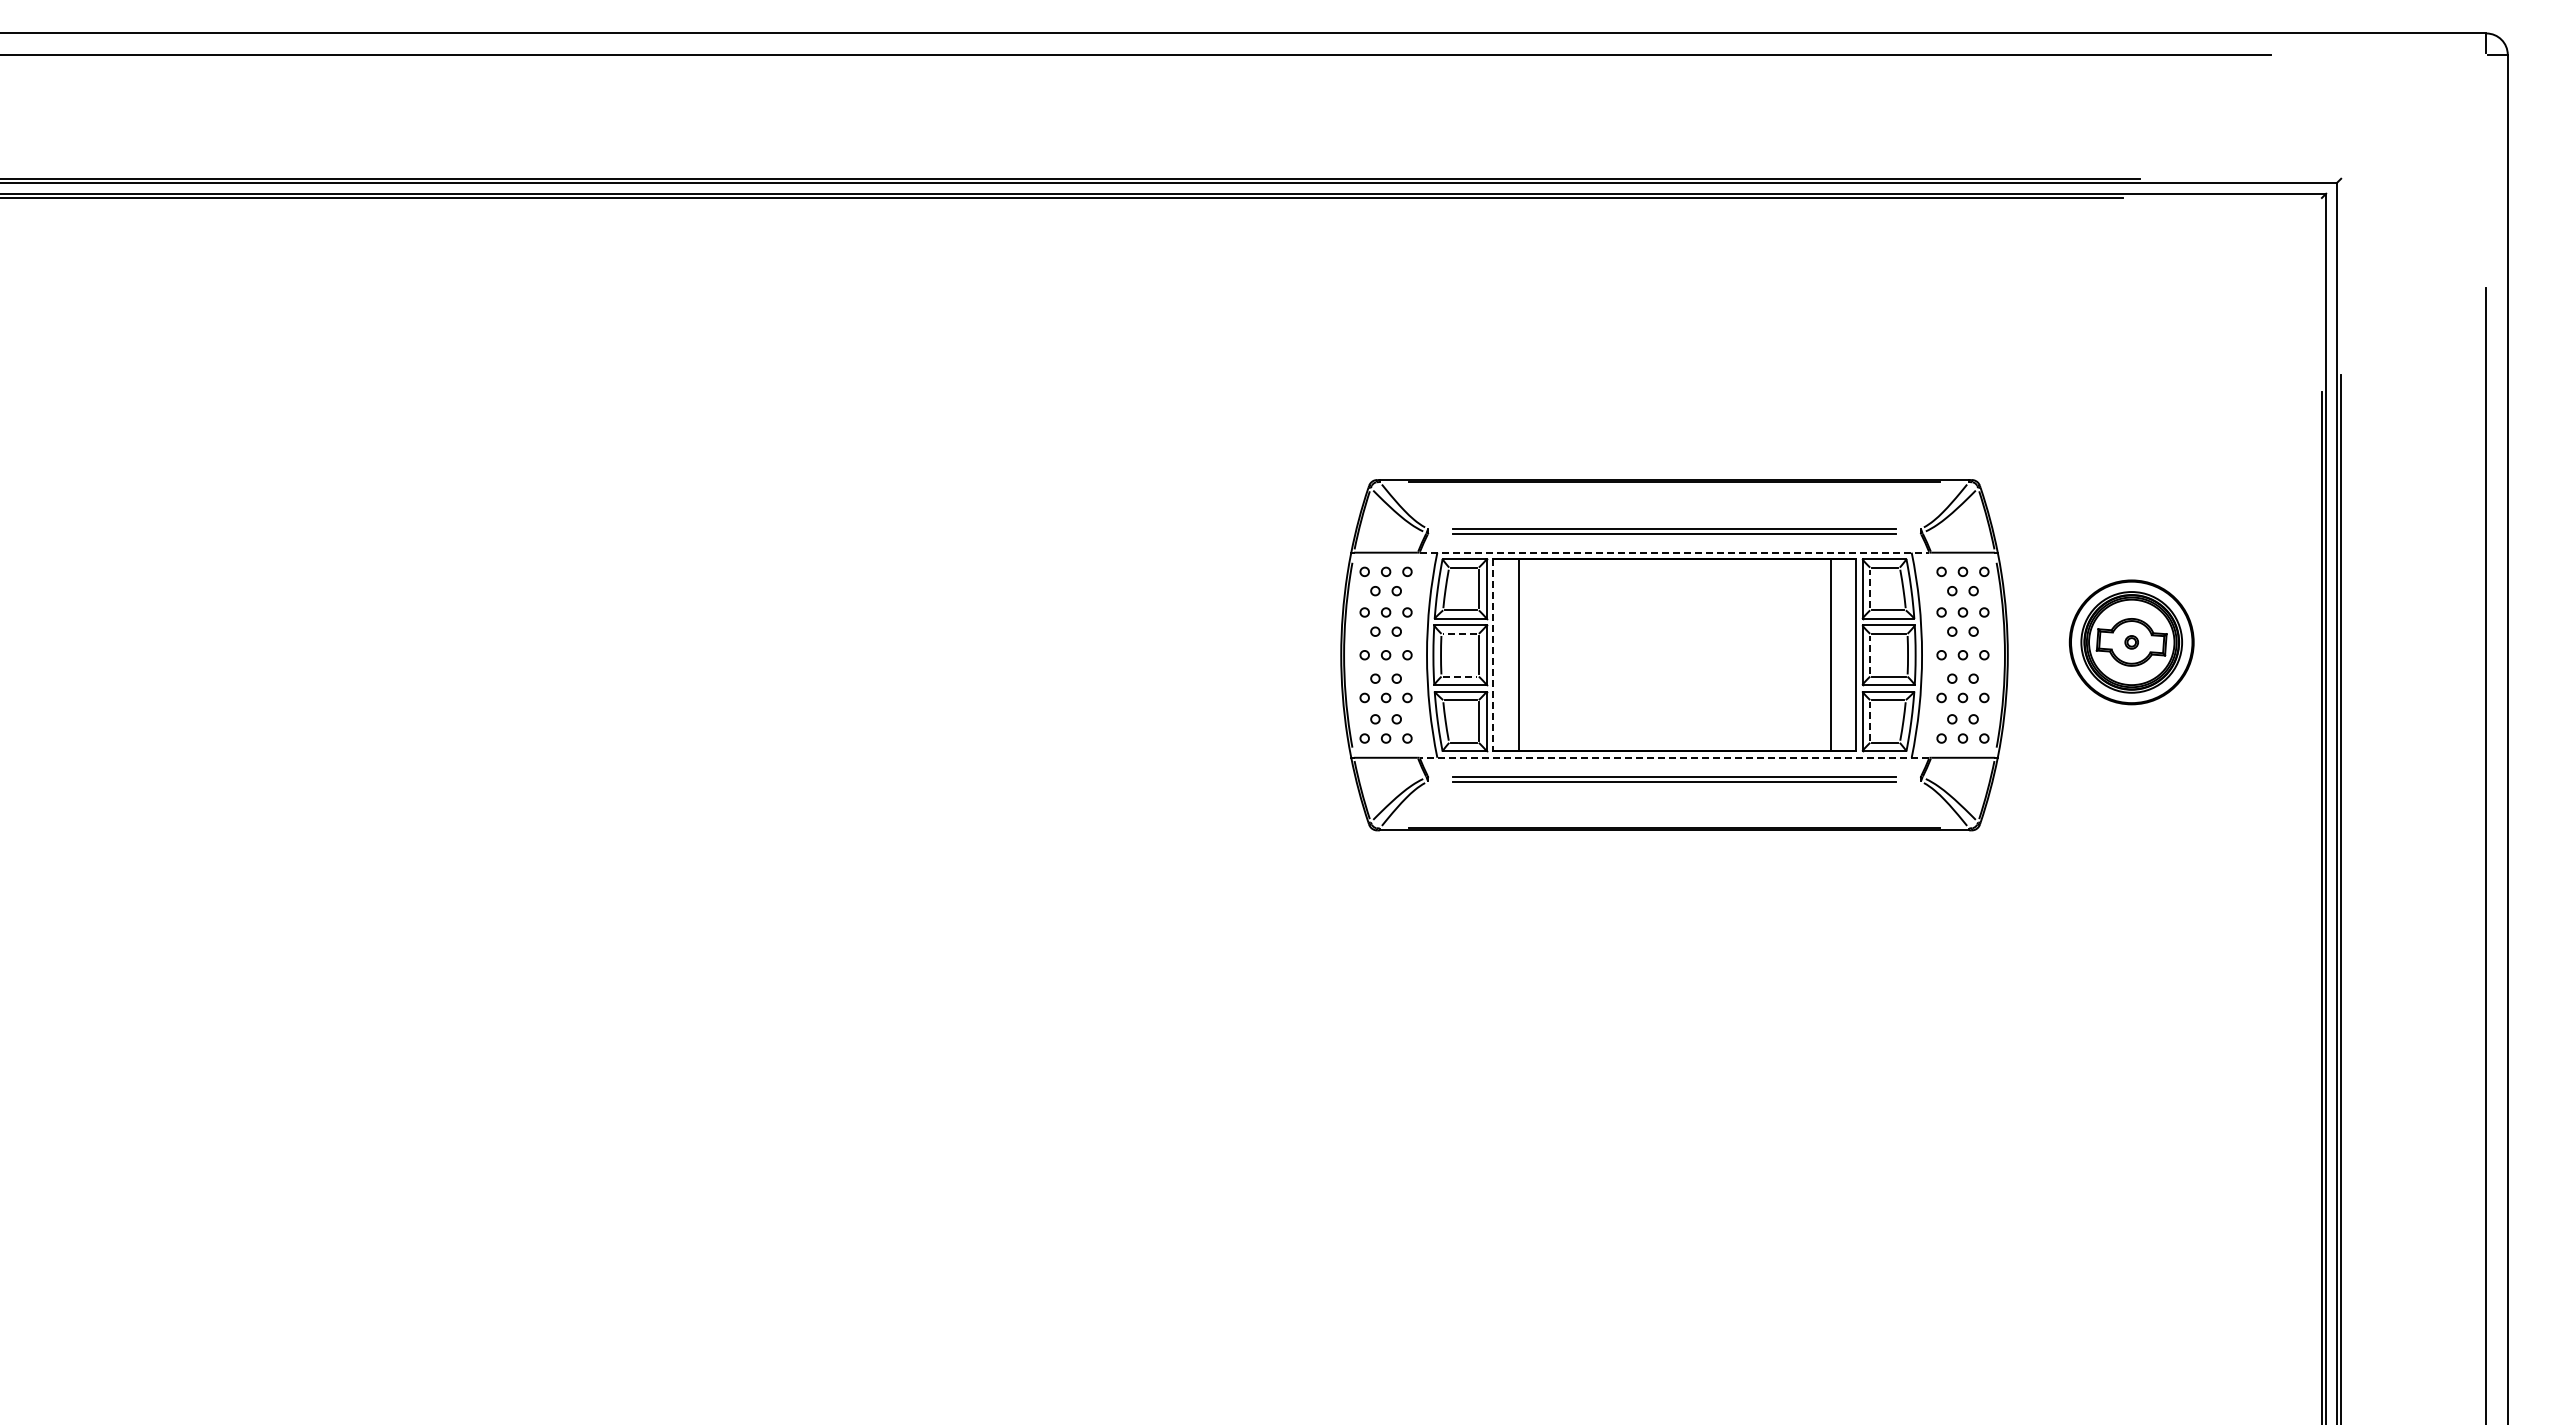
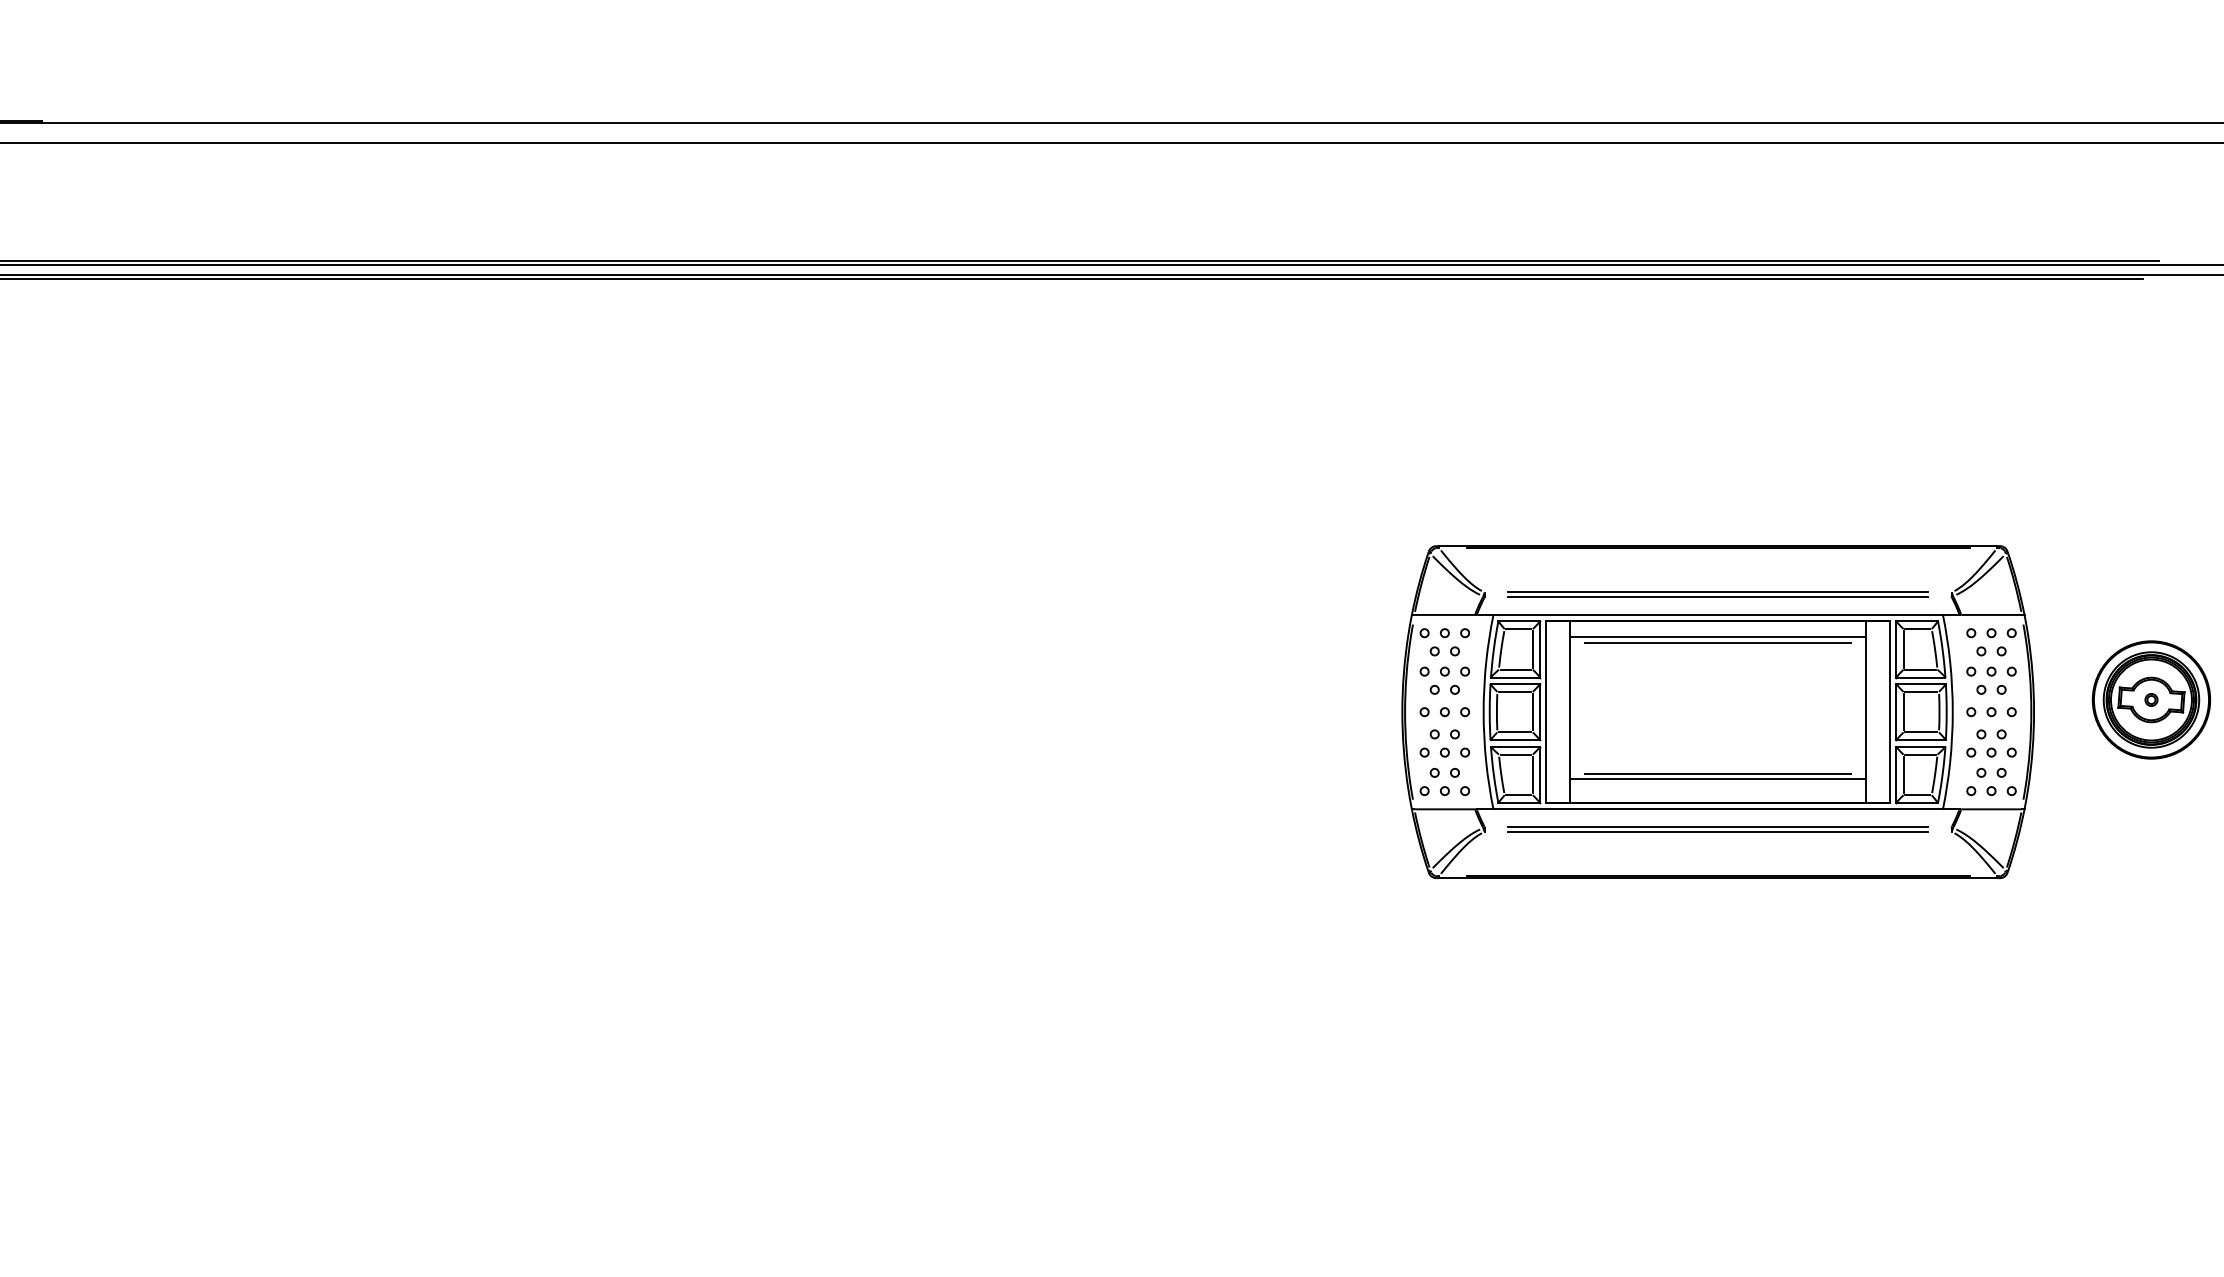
line: (1674, 552) -> (1718, 614), dashed -> solid
line: (1674, 576) -> (1718, 637), added
line: (1674, 581) -> (1718, 642), added
line: (1870, 588) -> (1903, 648), dashed -> solid
line: (1460, 633) -> (1515, 691), dashed -> solid
line: (1870, 654) -> (1903, 711), dashed -> solid
line: (1492, 655) -> (1545, 712), dashed -> solid
line: (1460, 676) -> (1515, 732), dashed -> solid
line: (1674, 720) -> (1718, 774), added
line: (1870, 720) -> (1903, 774), dashed -> solid
line: (1674, 725) -> (1718, 778), added
line: (1674, 757) -> (1718, 809), dashed -> solid

